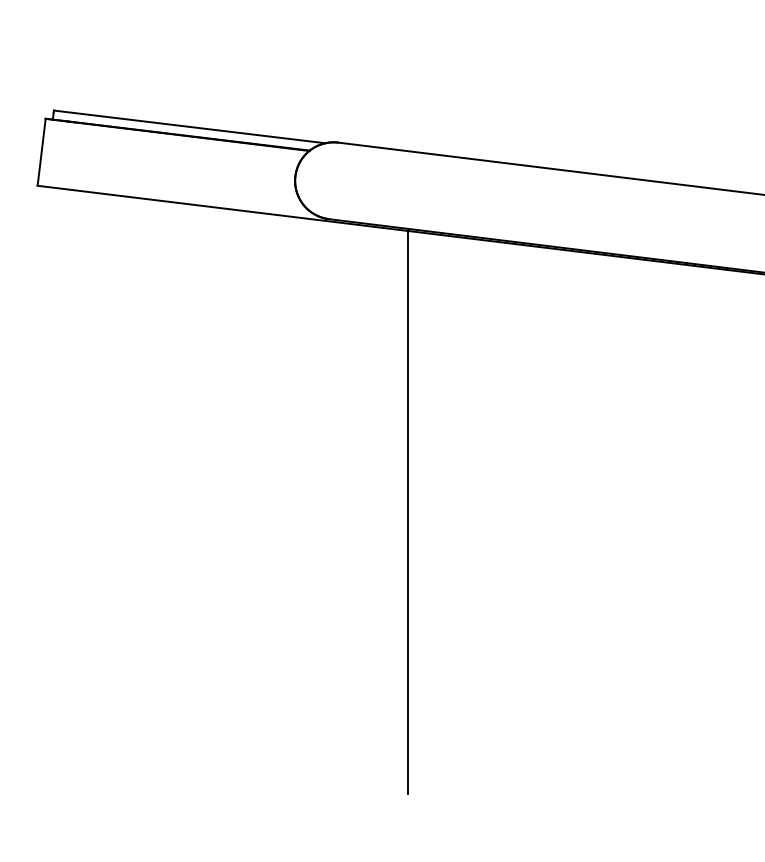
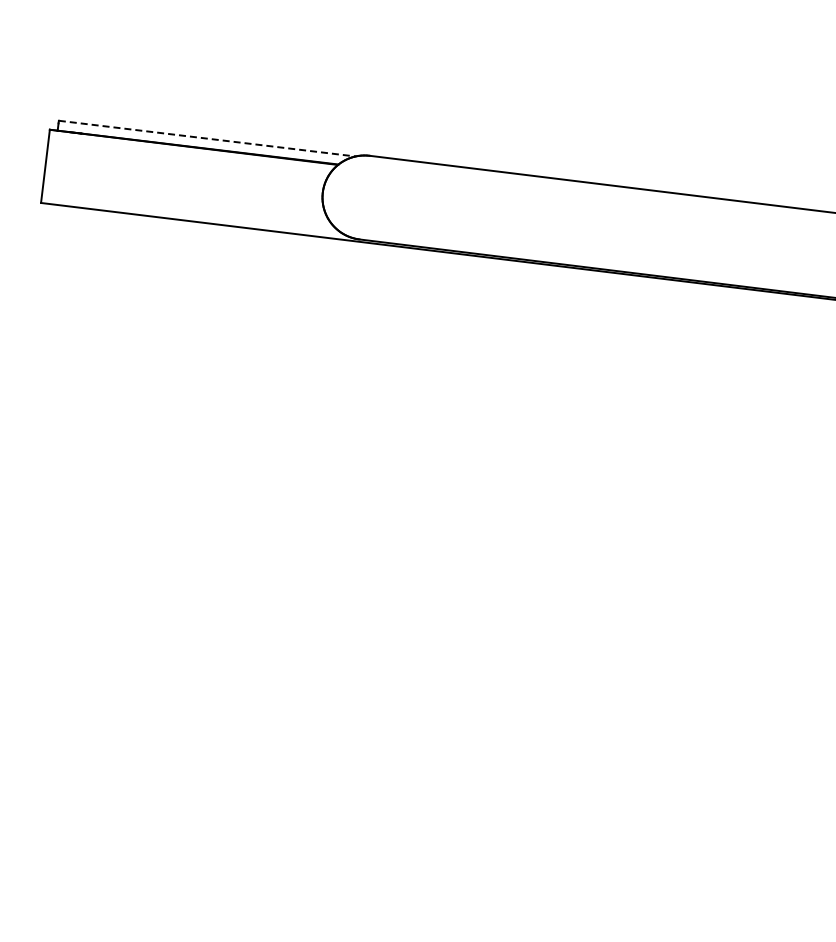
line: (189, 126) -> (207, 138), solid -> dashed
line: (408, 511) -> (446, 559), removed

